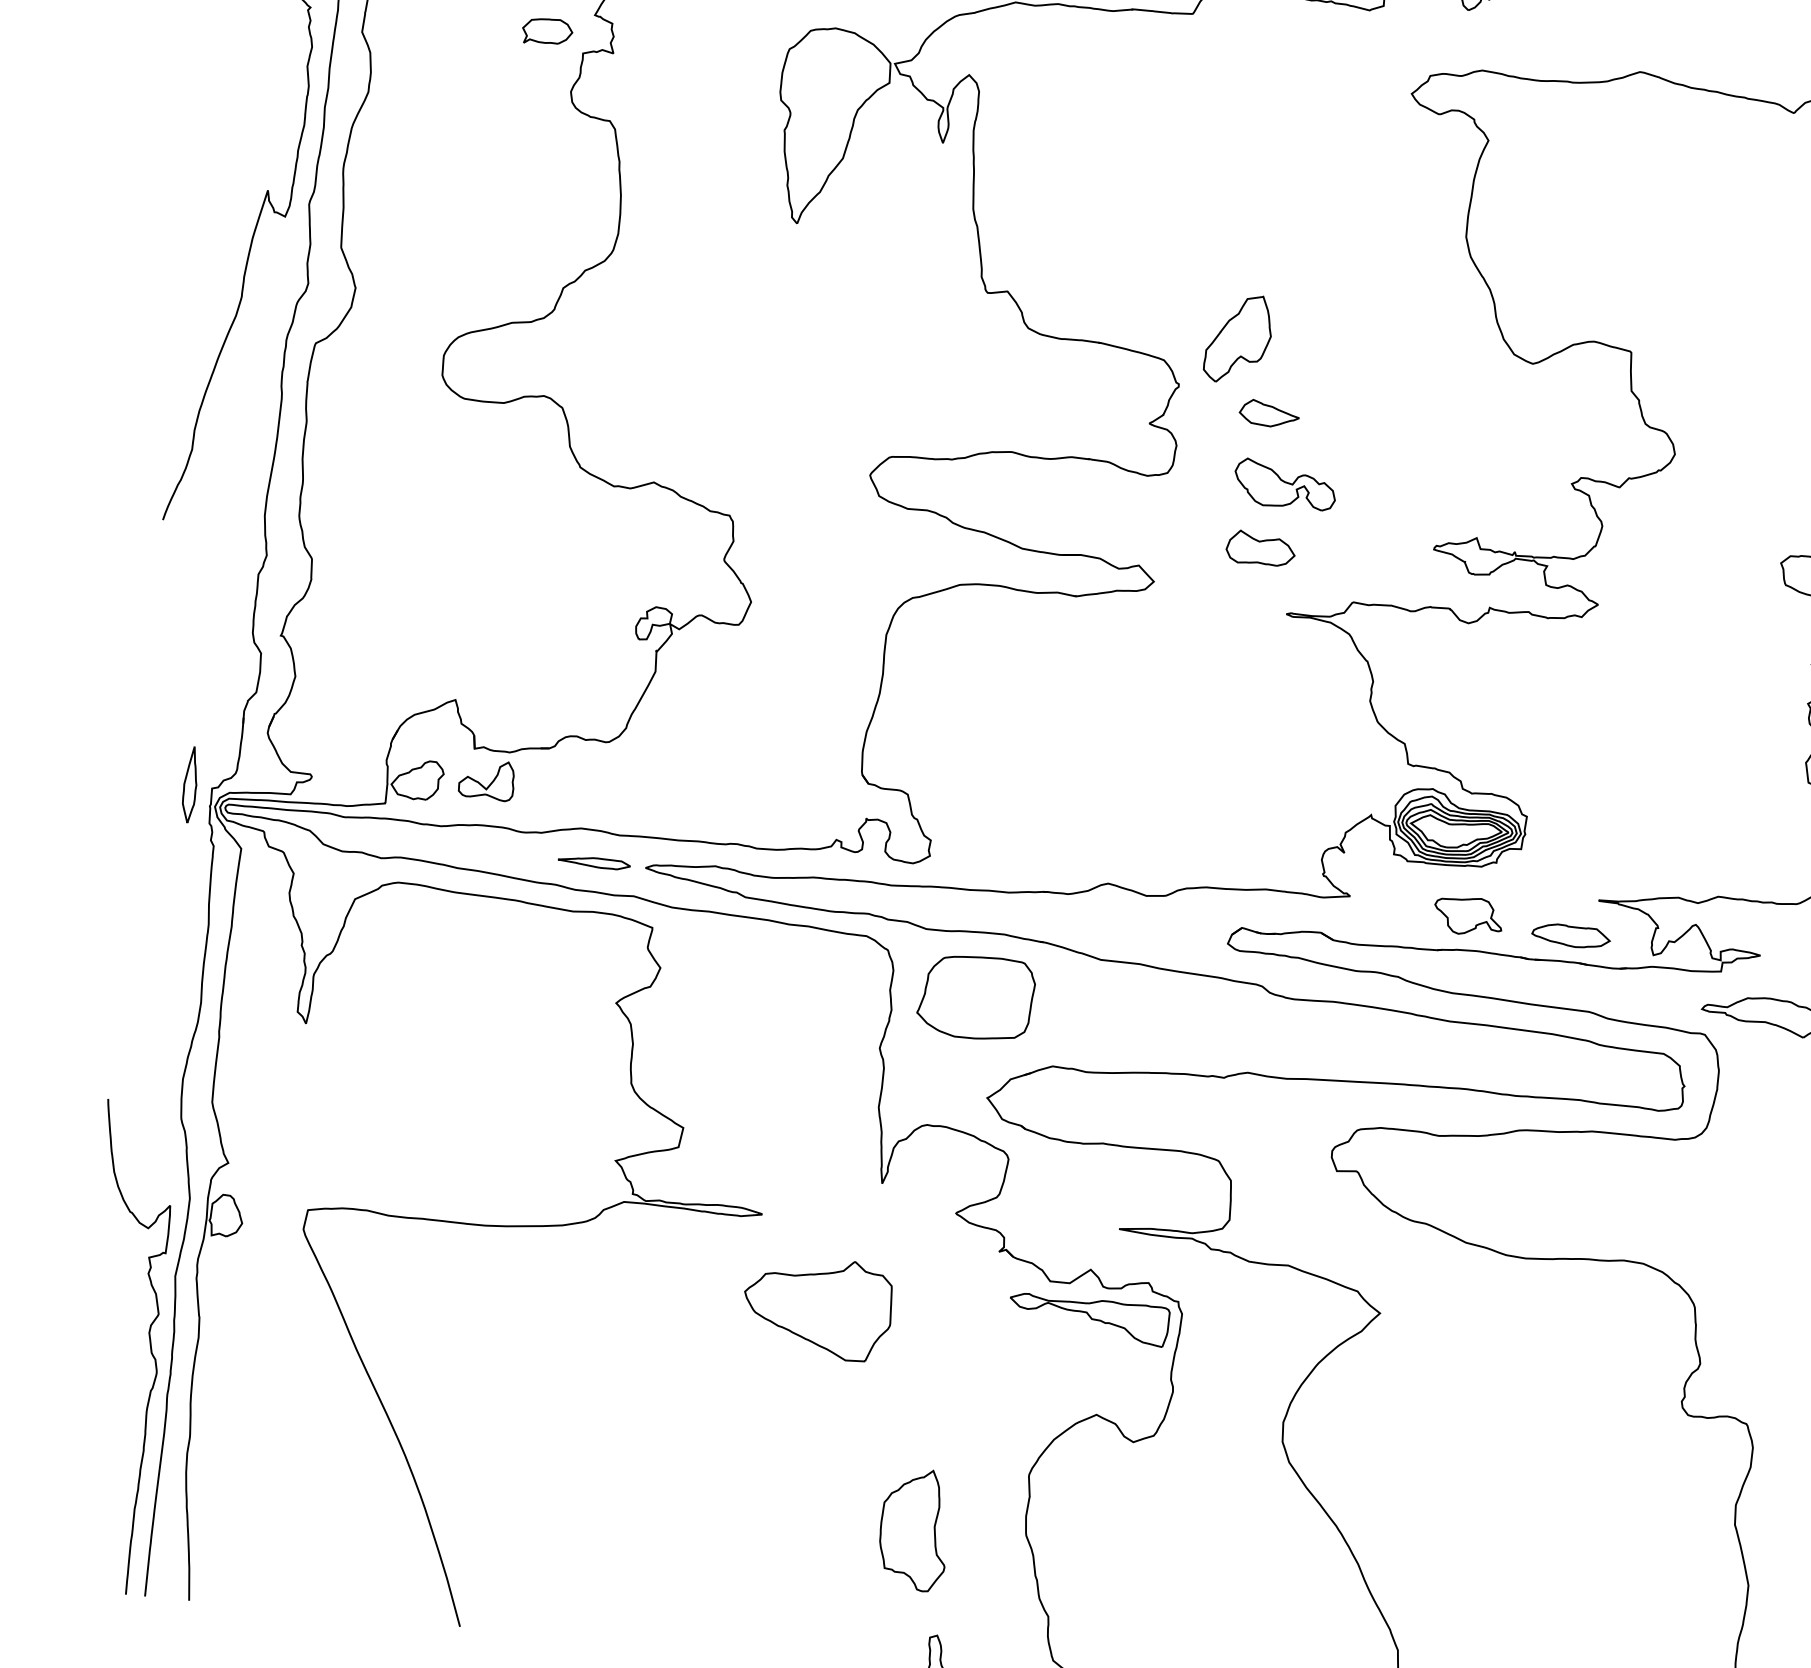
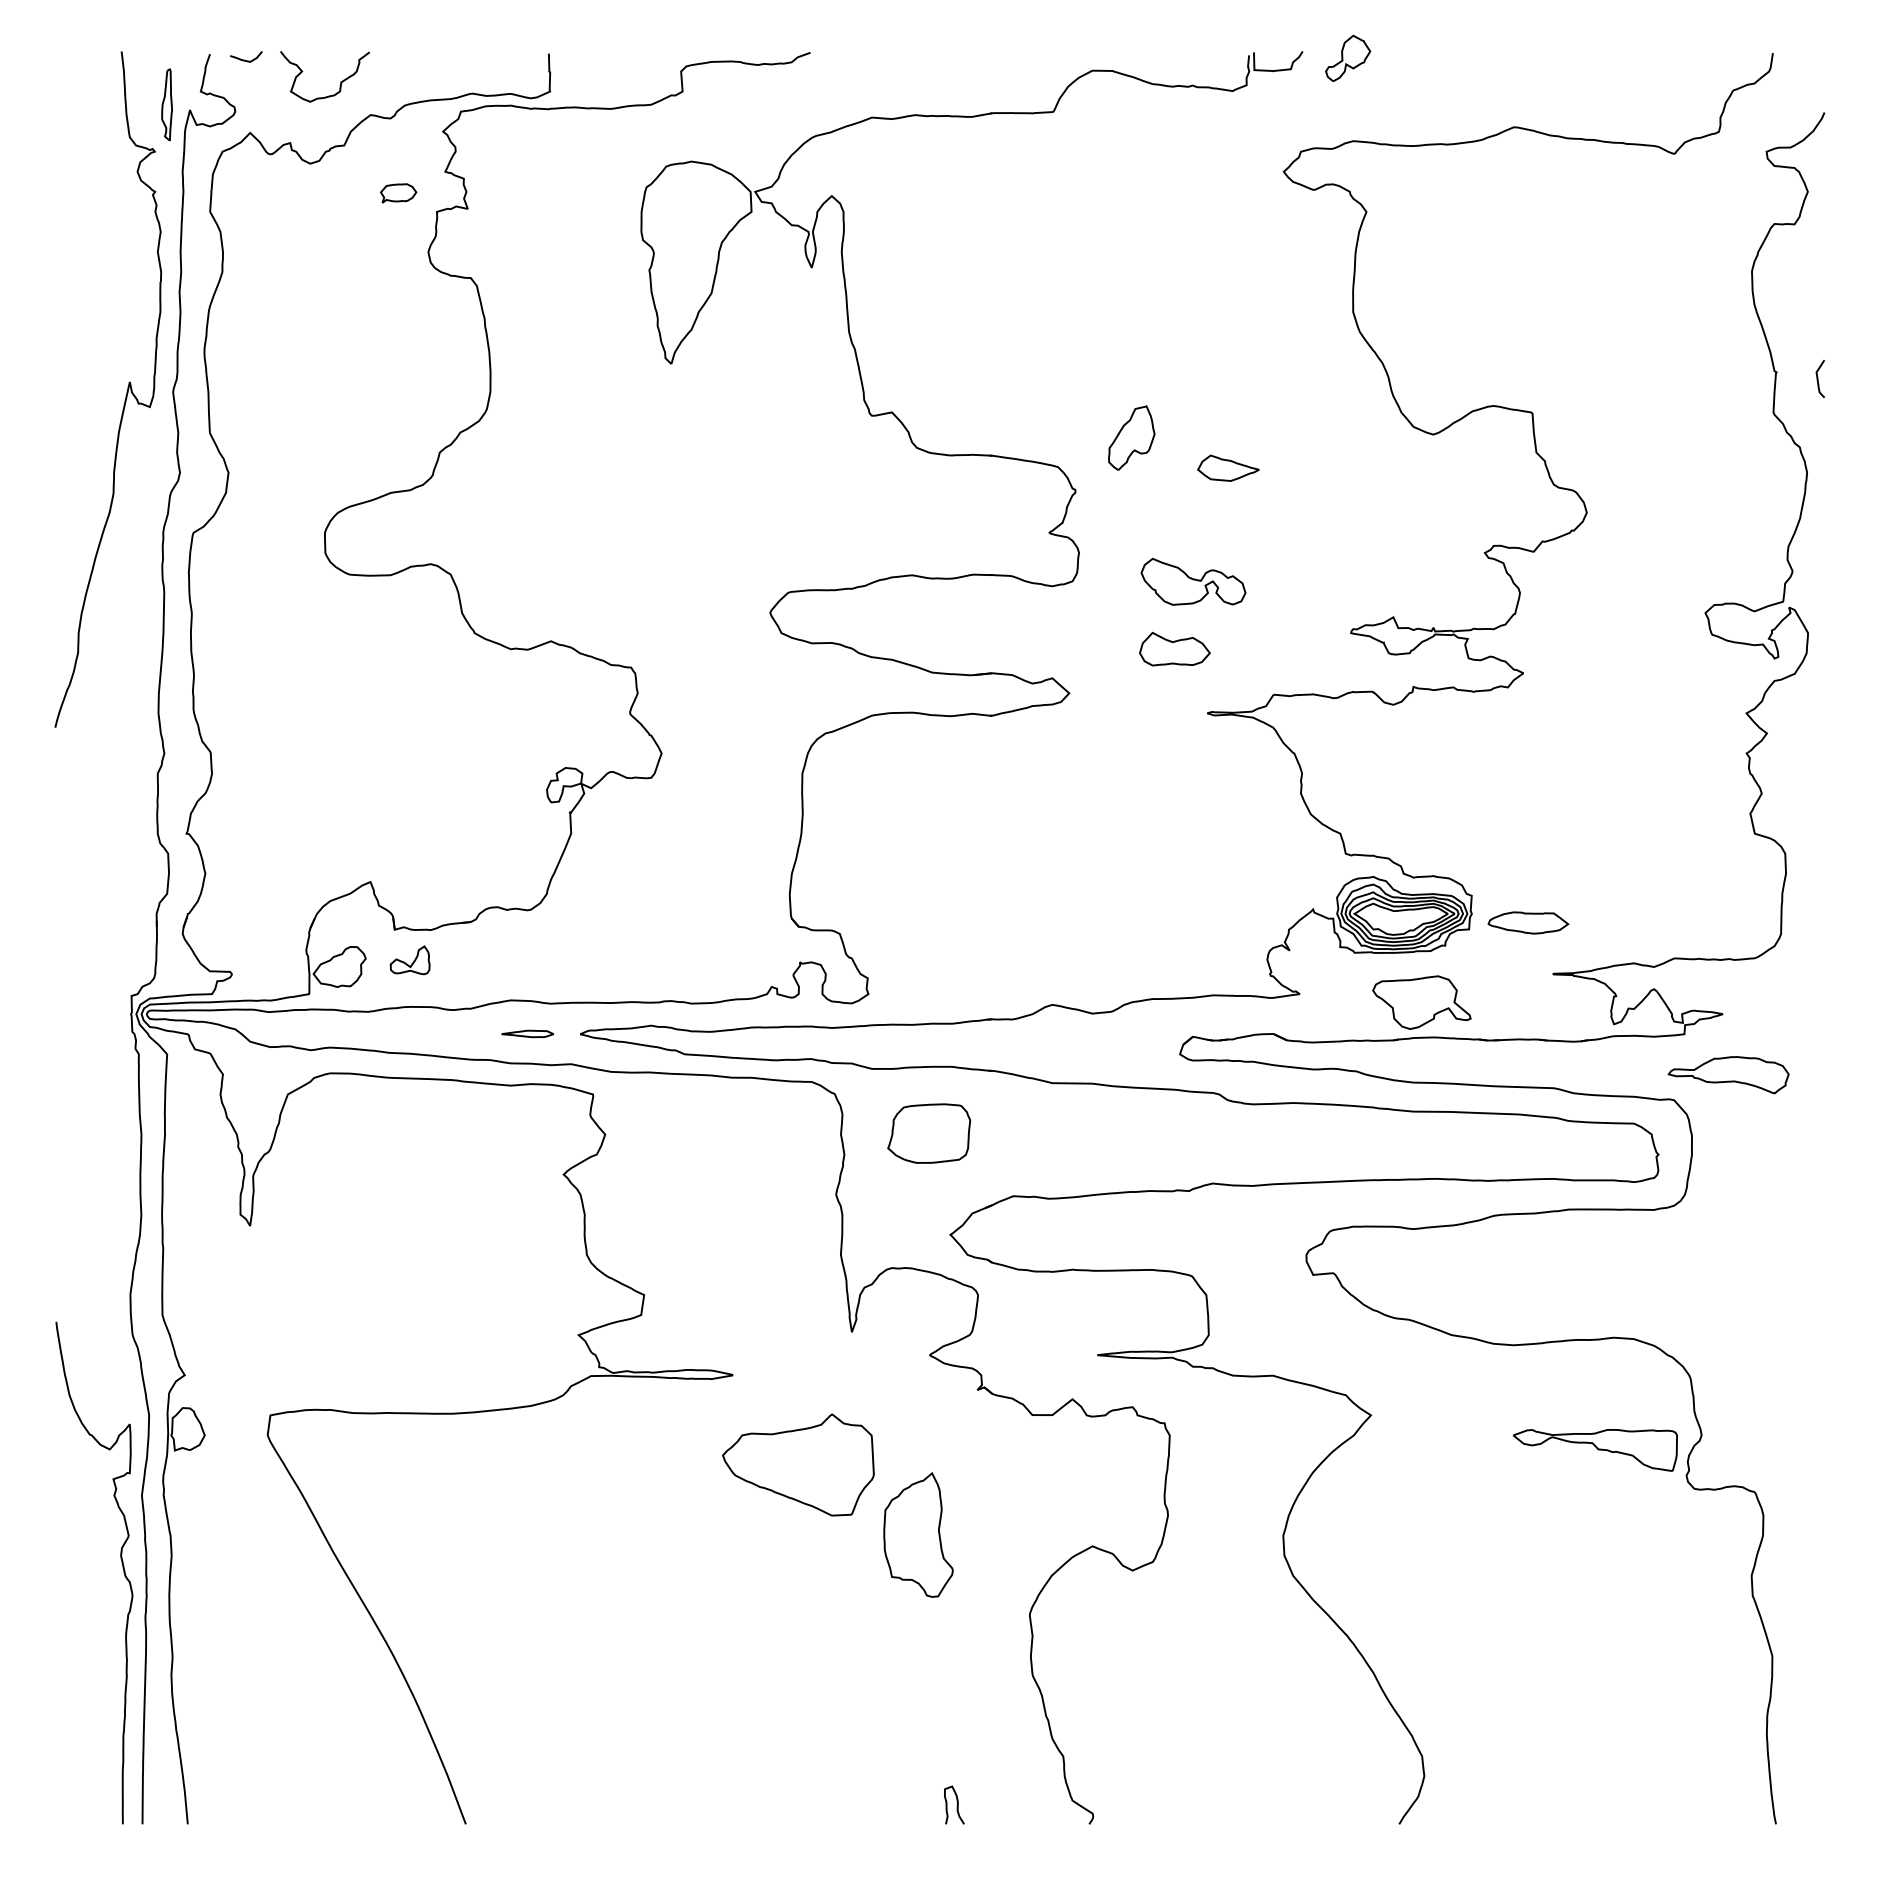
part: (547, 31) -> (398, 193), size x0.7
part: (1238, 338) -> (1131, 437), size x0.7
part: (1269, 413) -> (1228, 467), moved
part: (486, 780) -> (409, 960), size x0.7
part: (190, 784) -> (109, 993), removed
part: (594, 862) -> (527, 1033), size x0.7
part: (1467, 915) -> (1421, 1002), size x1.4
part: (1571, 935) -> (1528, 922), moved
part: (975, 997) -> (928, 1133), size x0.7
part: (1088, 1319) -> (1595, 1450), moved
part: (914, 1529) -> (918, 1534), moved

